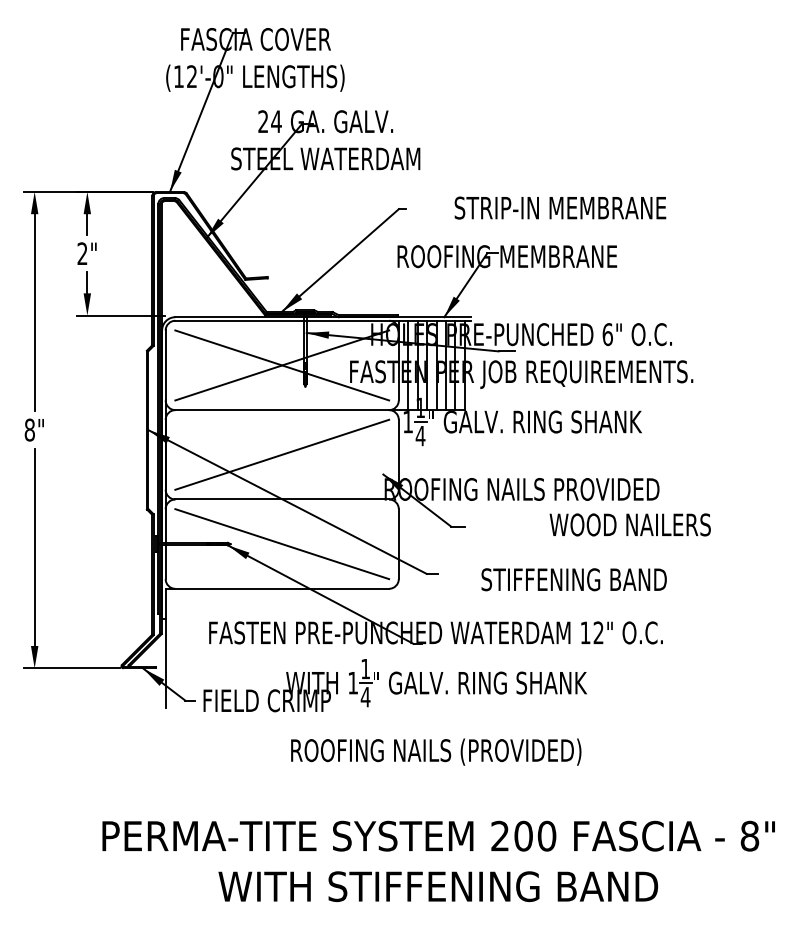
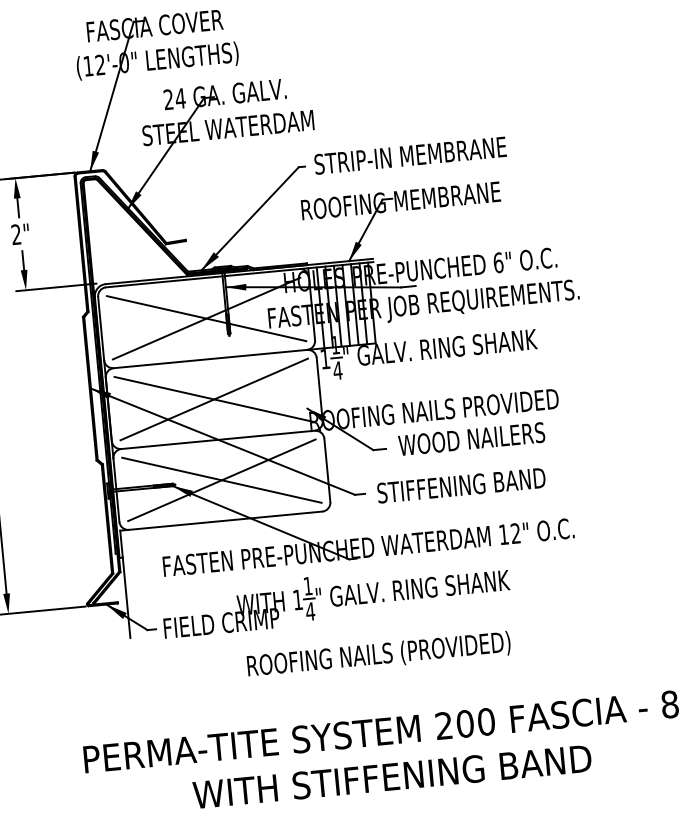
text: (560, 207) -> (410, 155), moved
line: (282, 454) -> (214, 399), added
text: (629, 524) -> (471, 438), moved
line: (282, 544) -> (222, 480), added
text: (573, 579) -> (460, 485), moved

